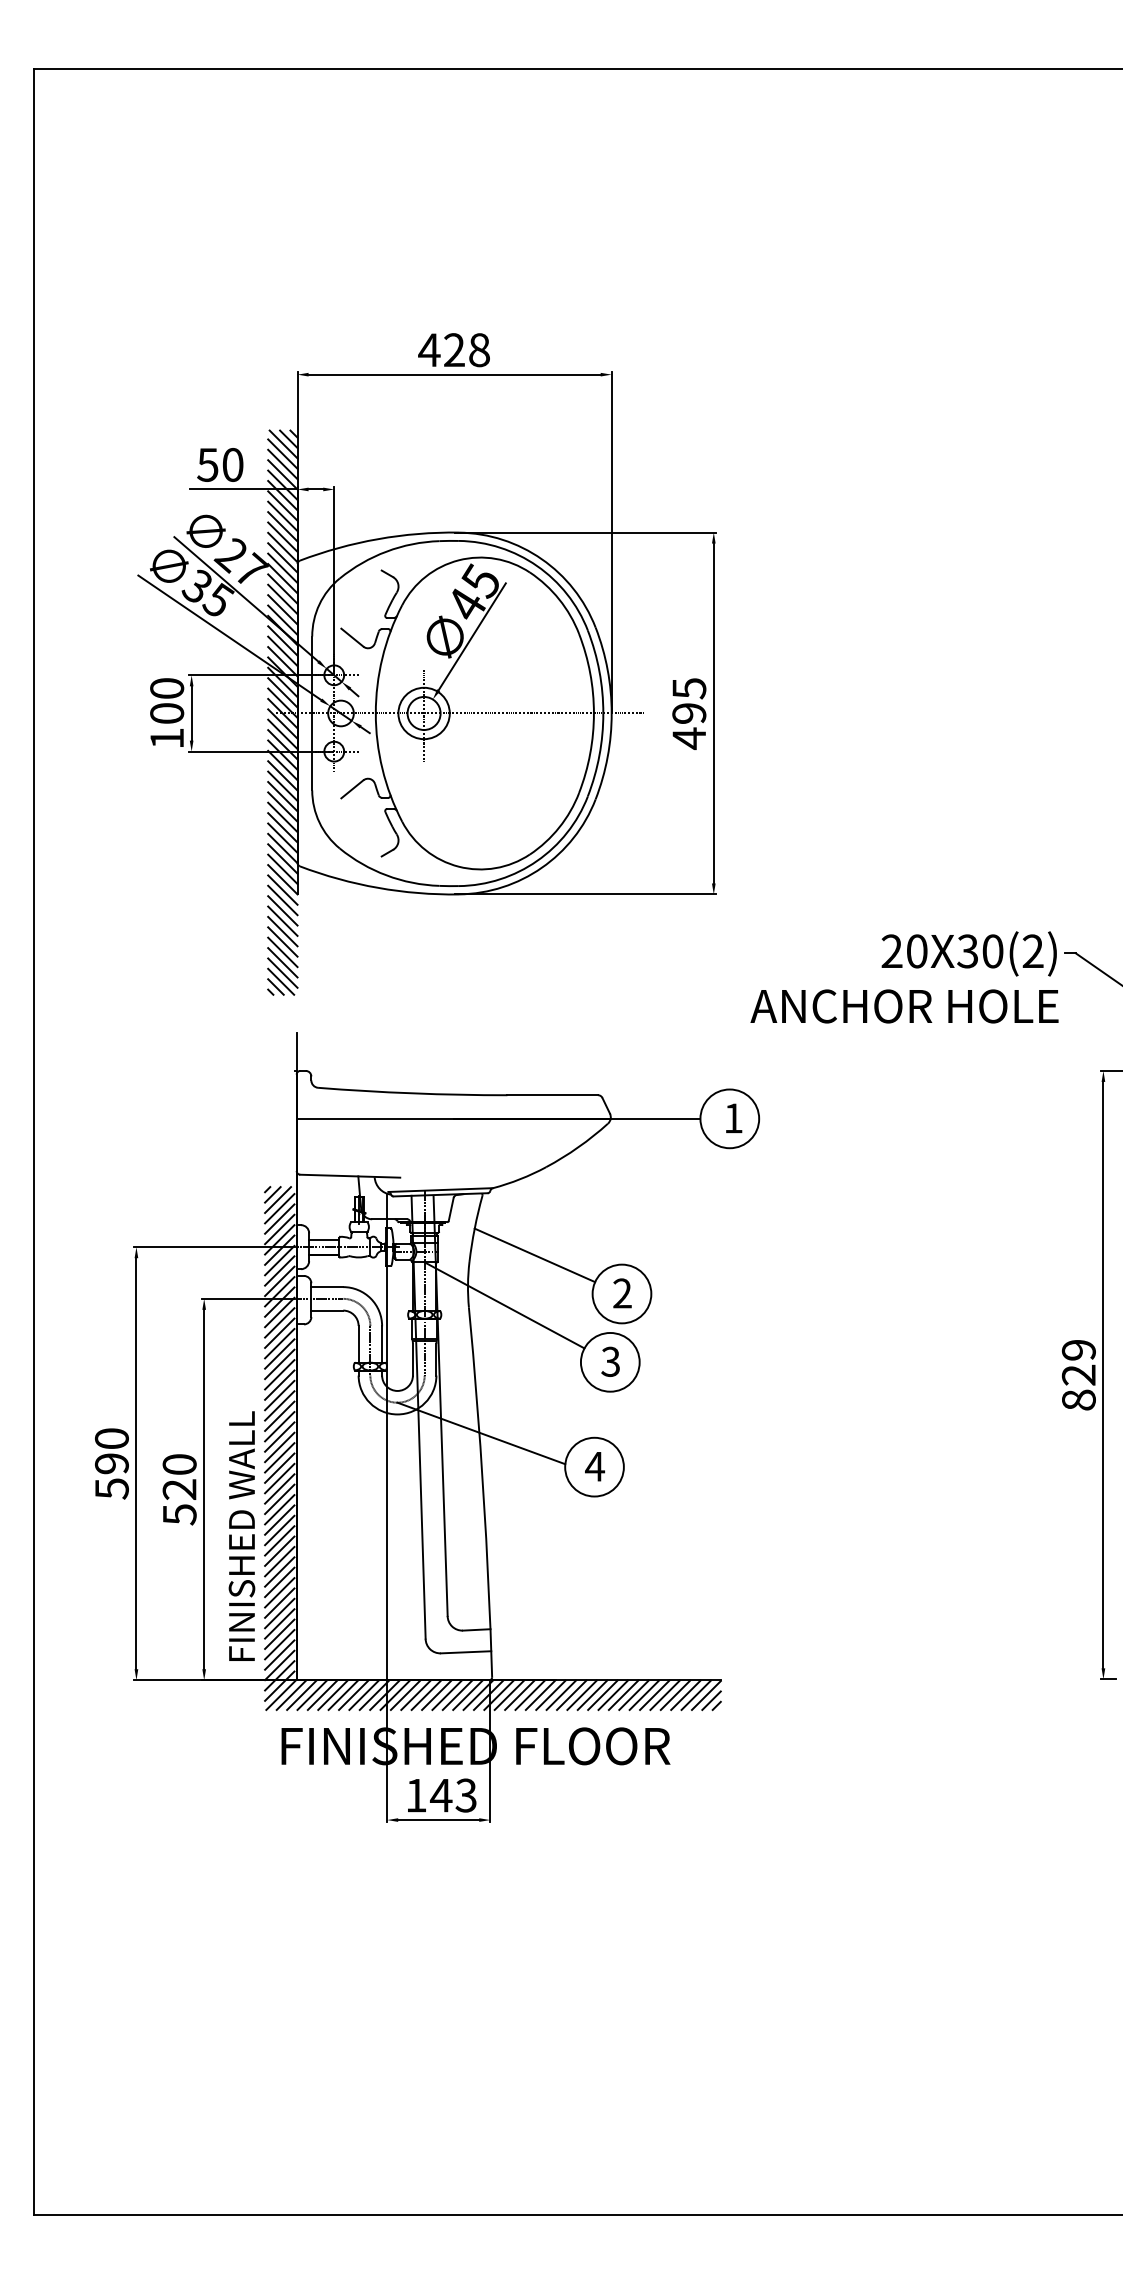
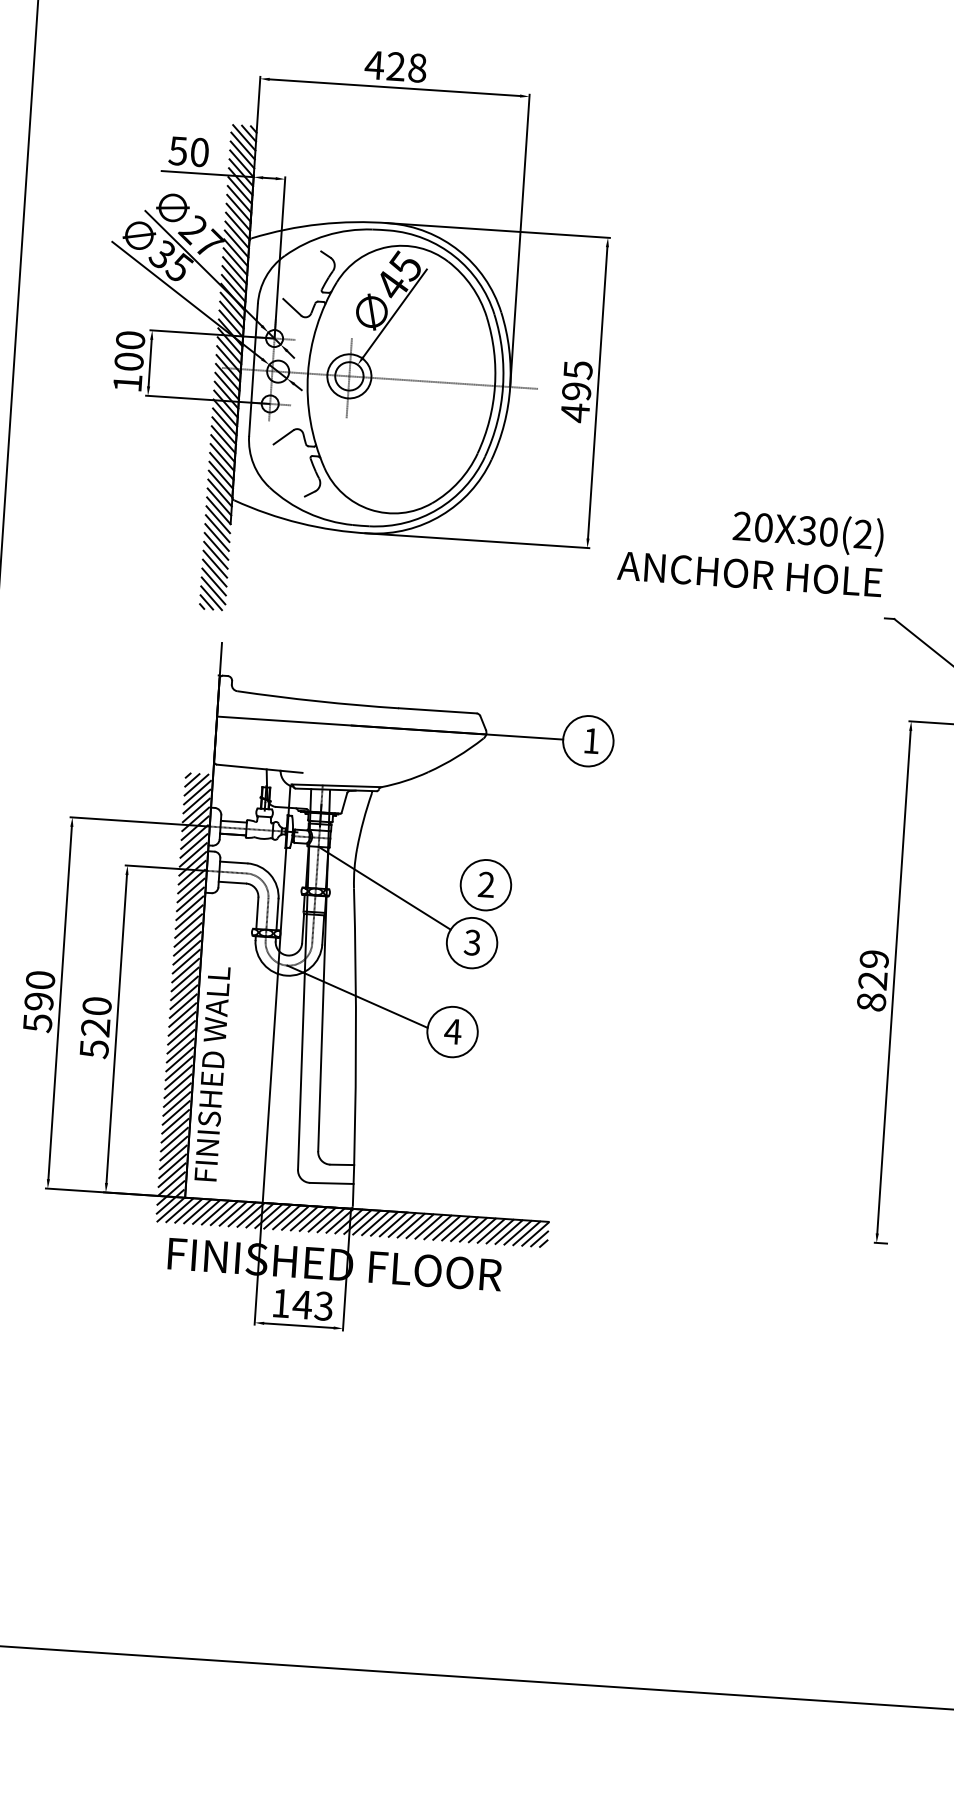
text: (904, 977) -> (751, 549), moved
line: (534, 1255) -> (413, 847), removed
text: (241, 1535) -> (212, 1073), moved

